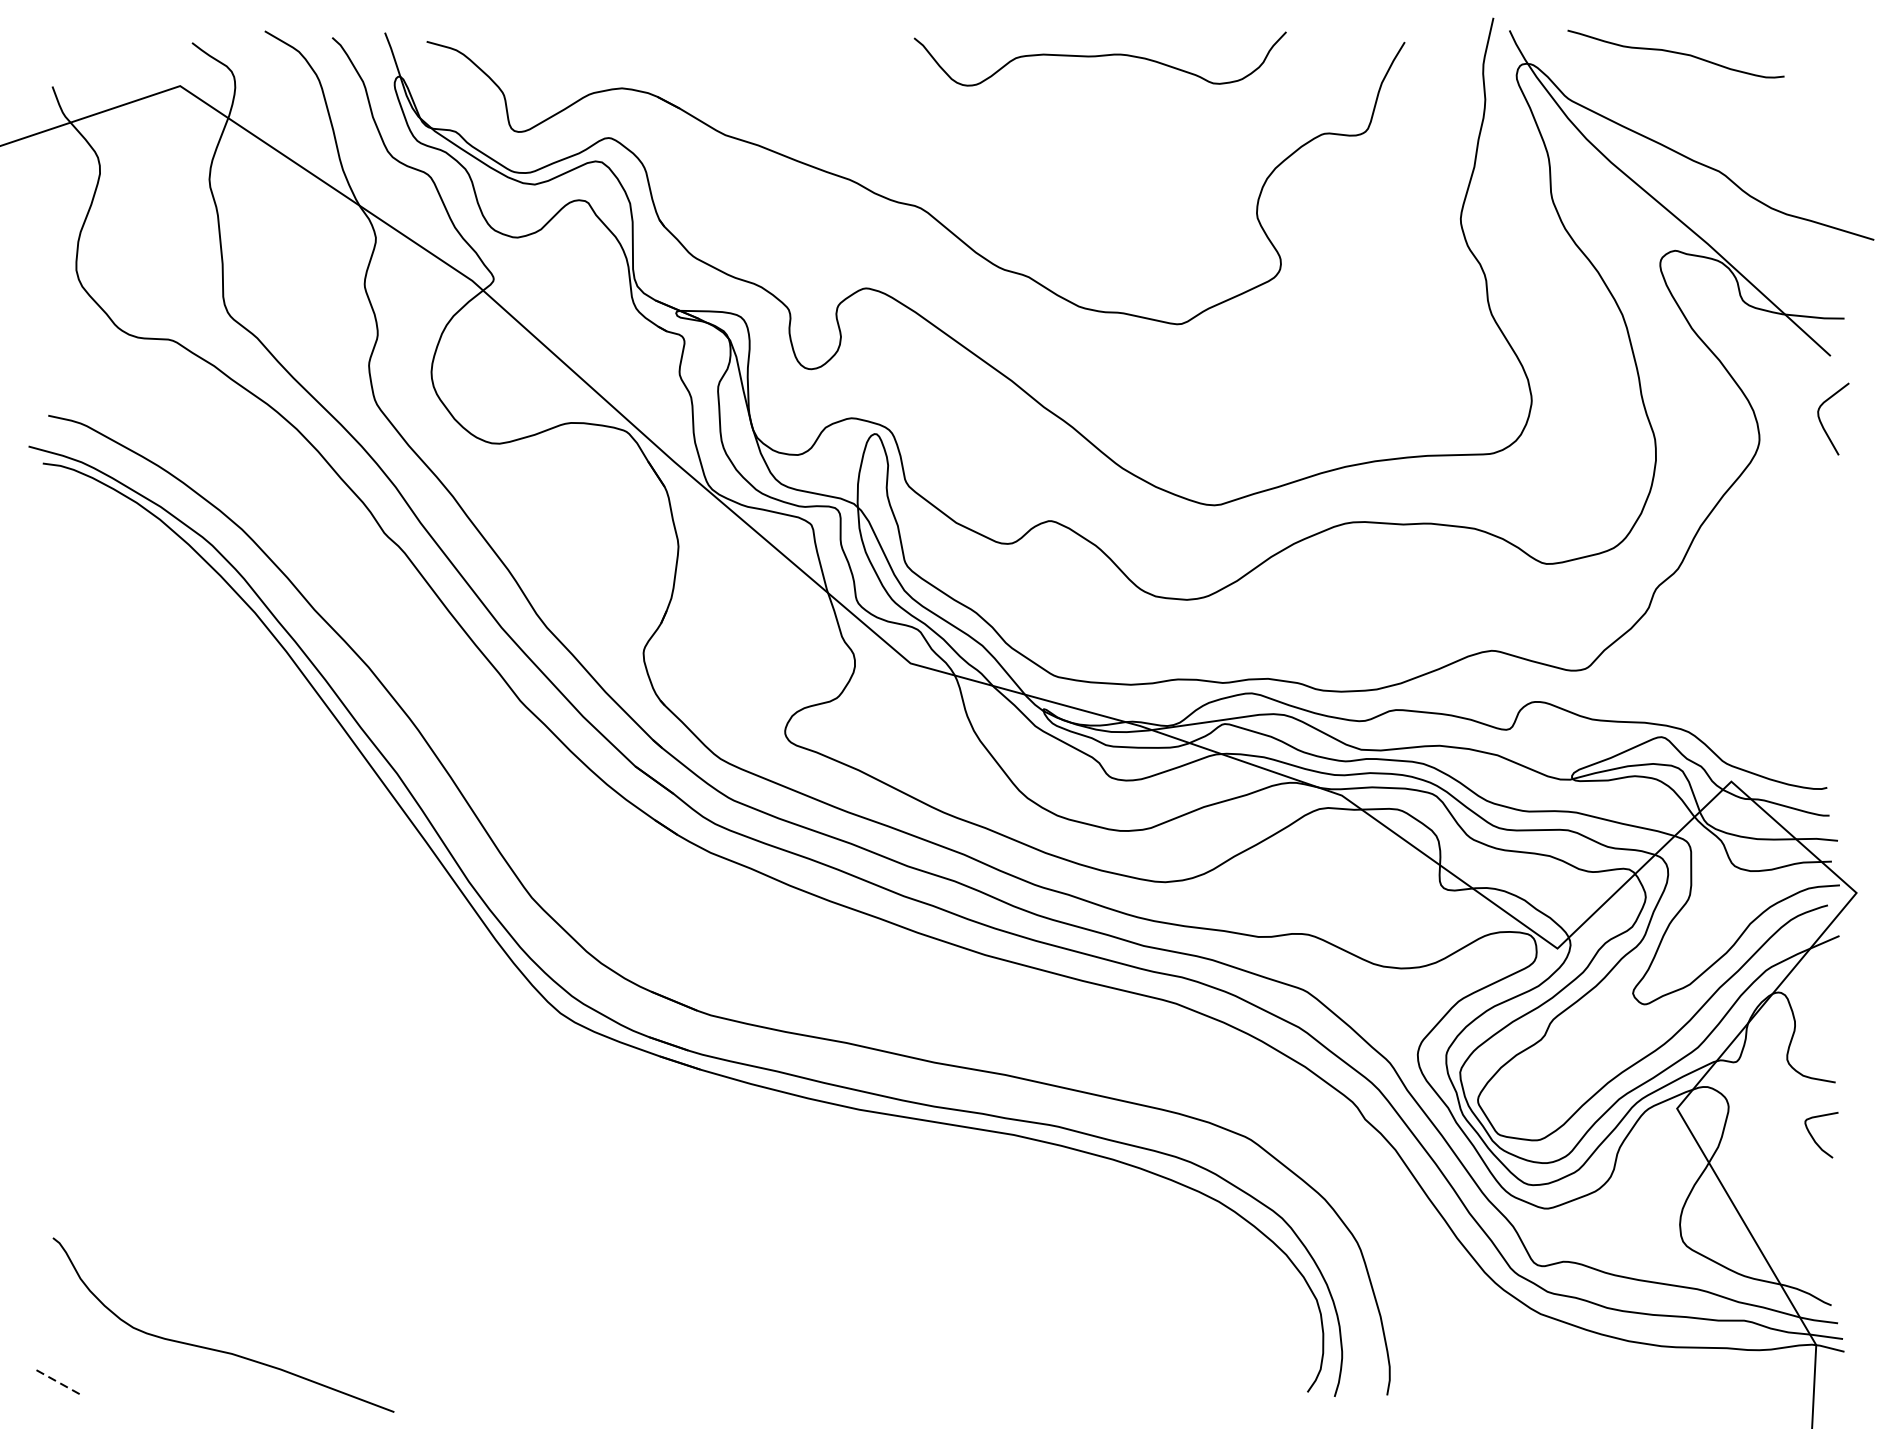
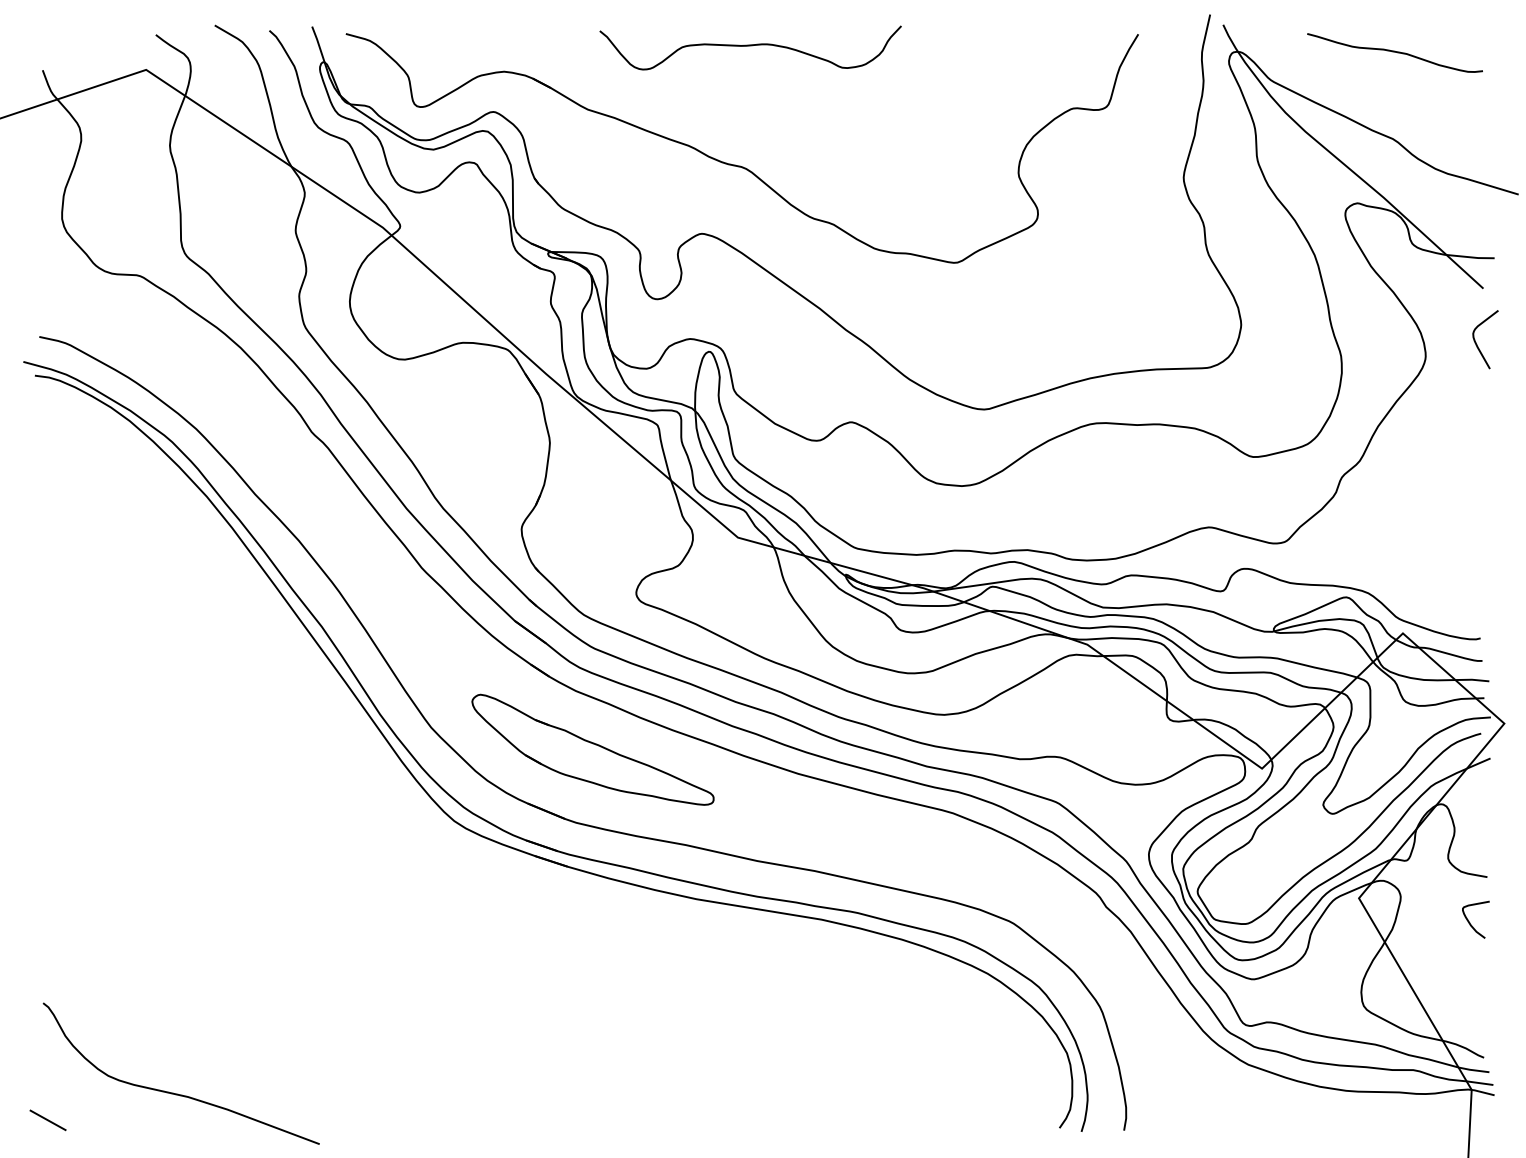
curve: (1675, 53) -> (1394, 52), moved
curve: (1100, 57) -> (750, 46), moved
part: (731, 924) -> (592, 749), added
line: (59, 1382) -> (48, 1120), dashed -> solid

